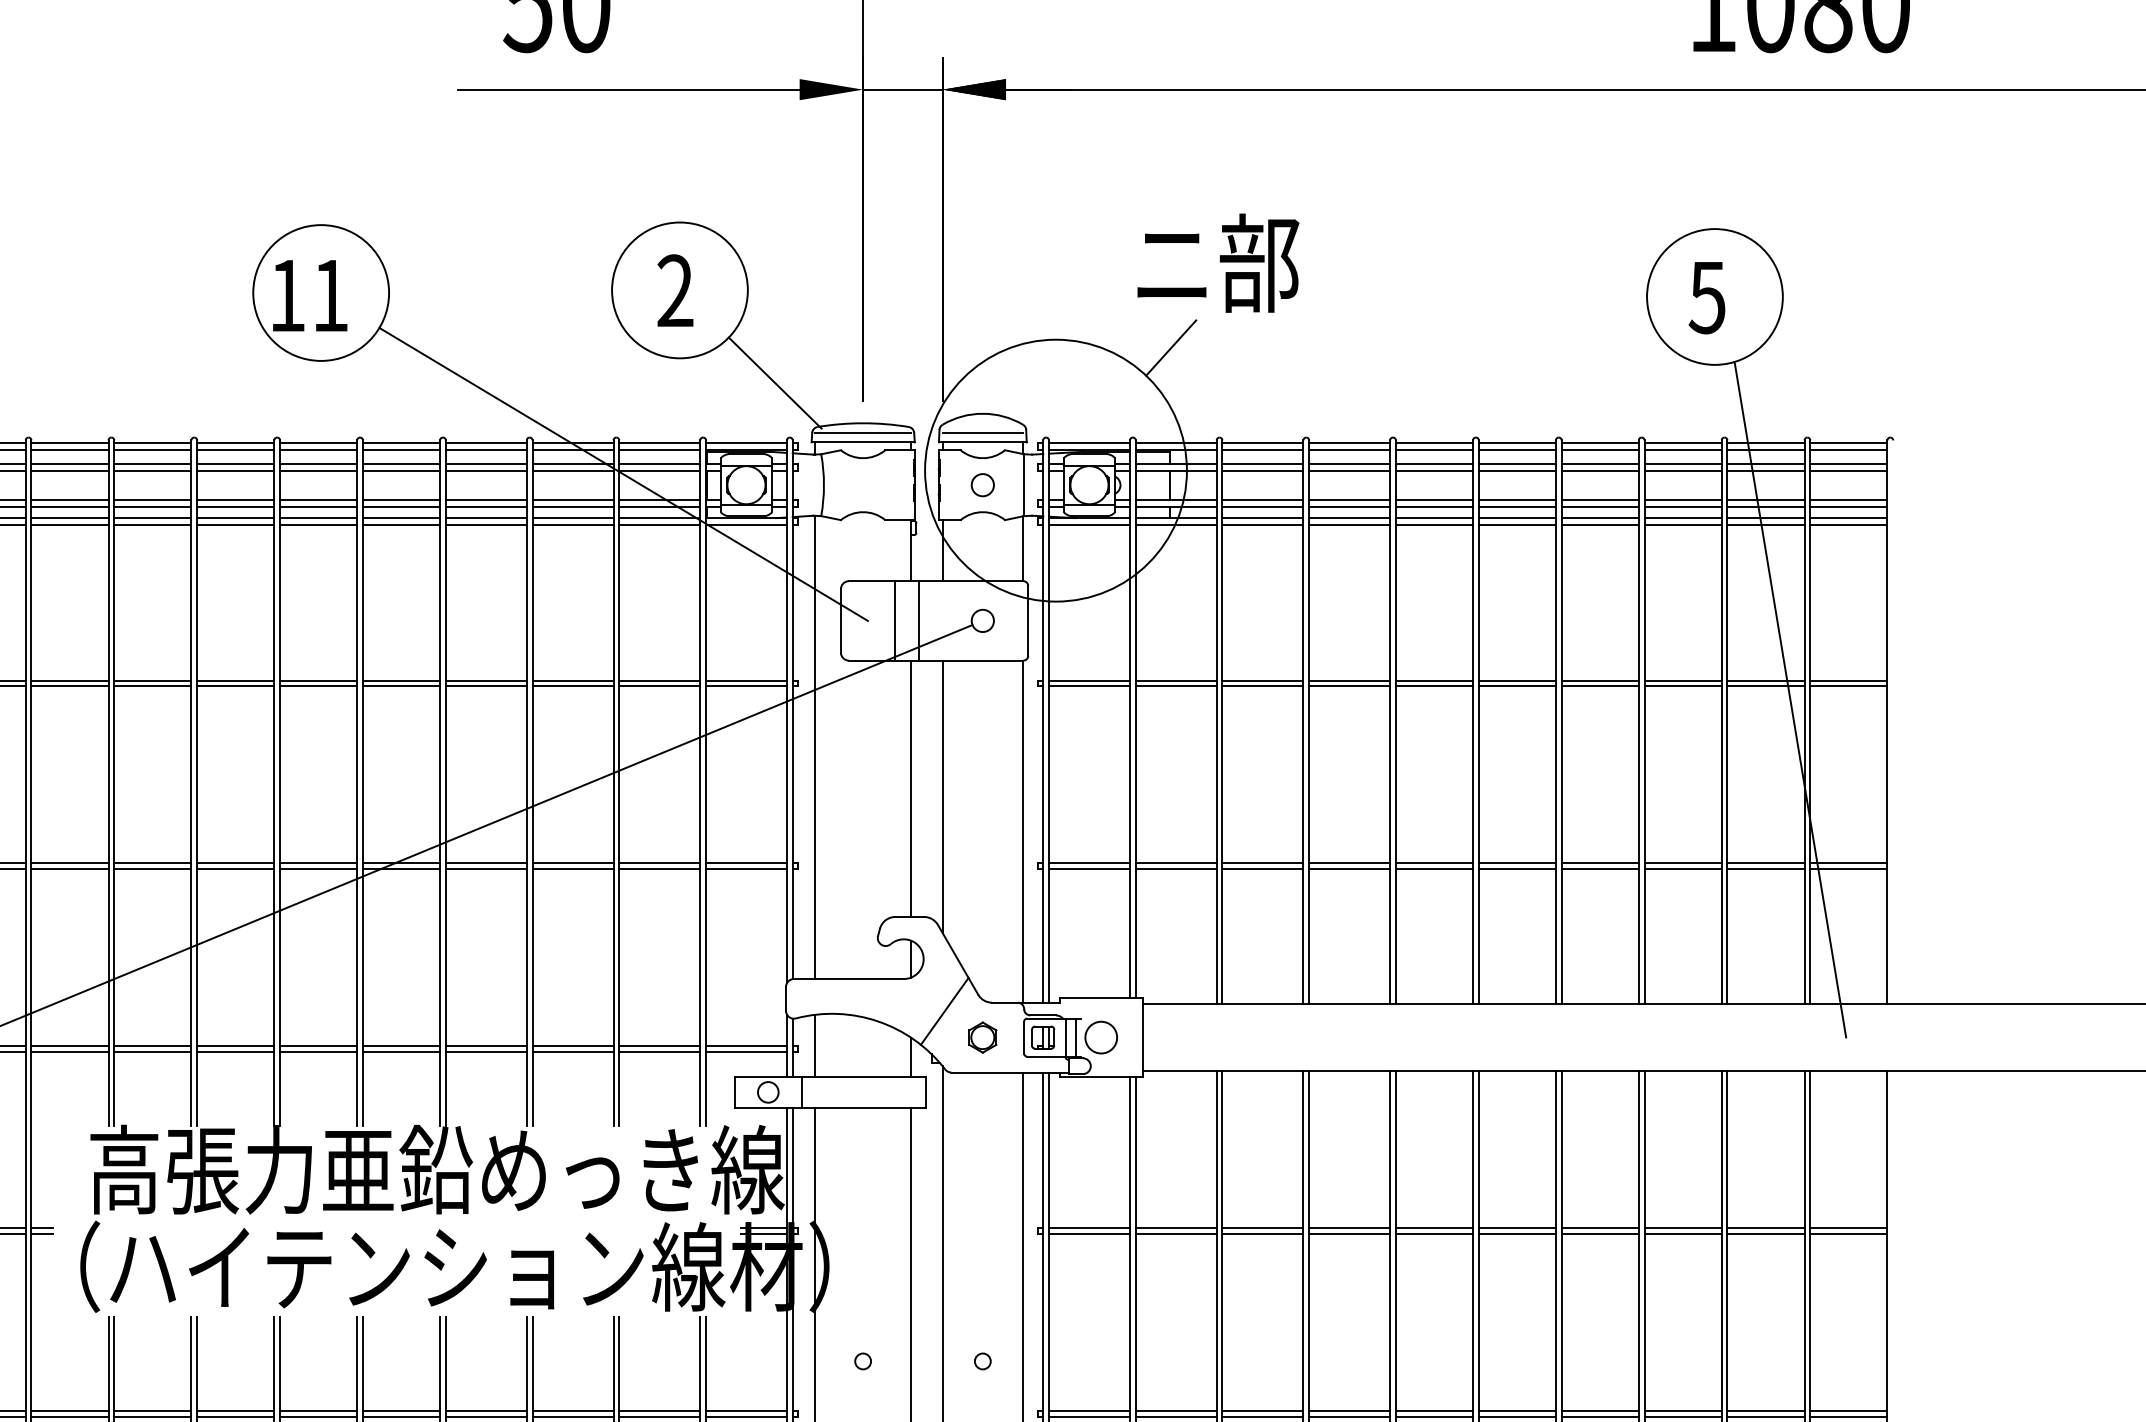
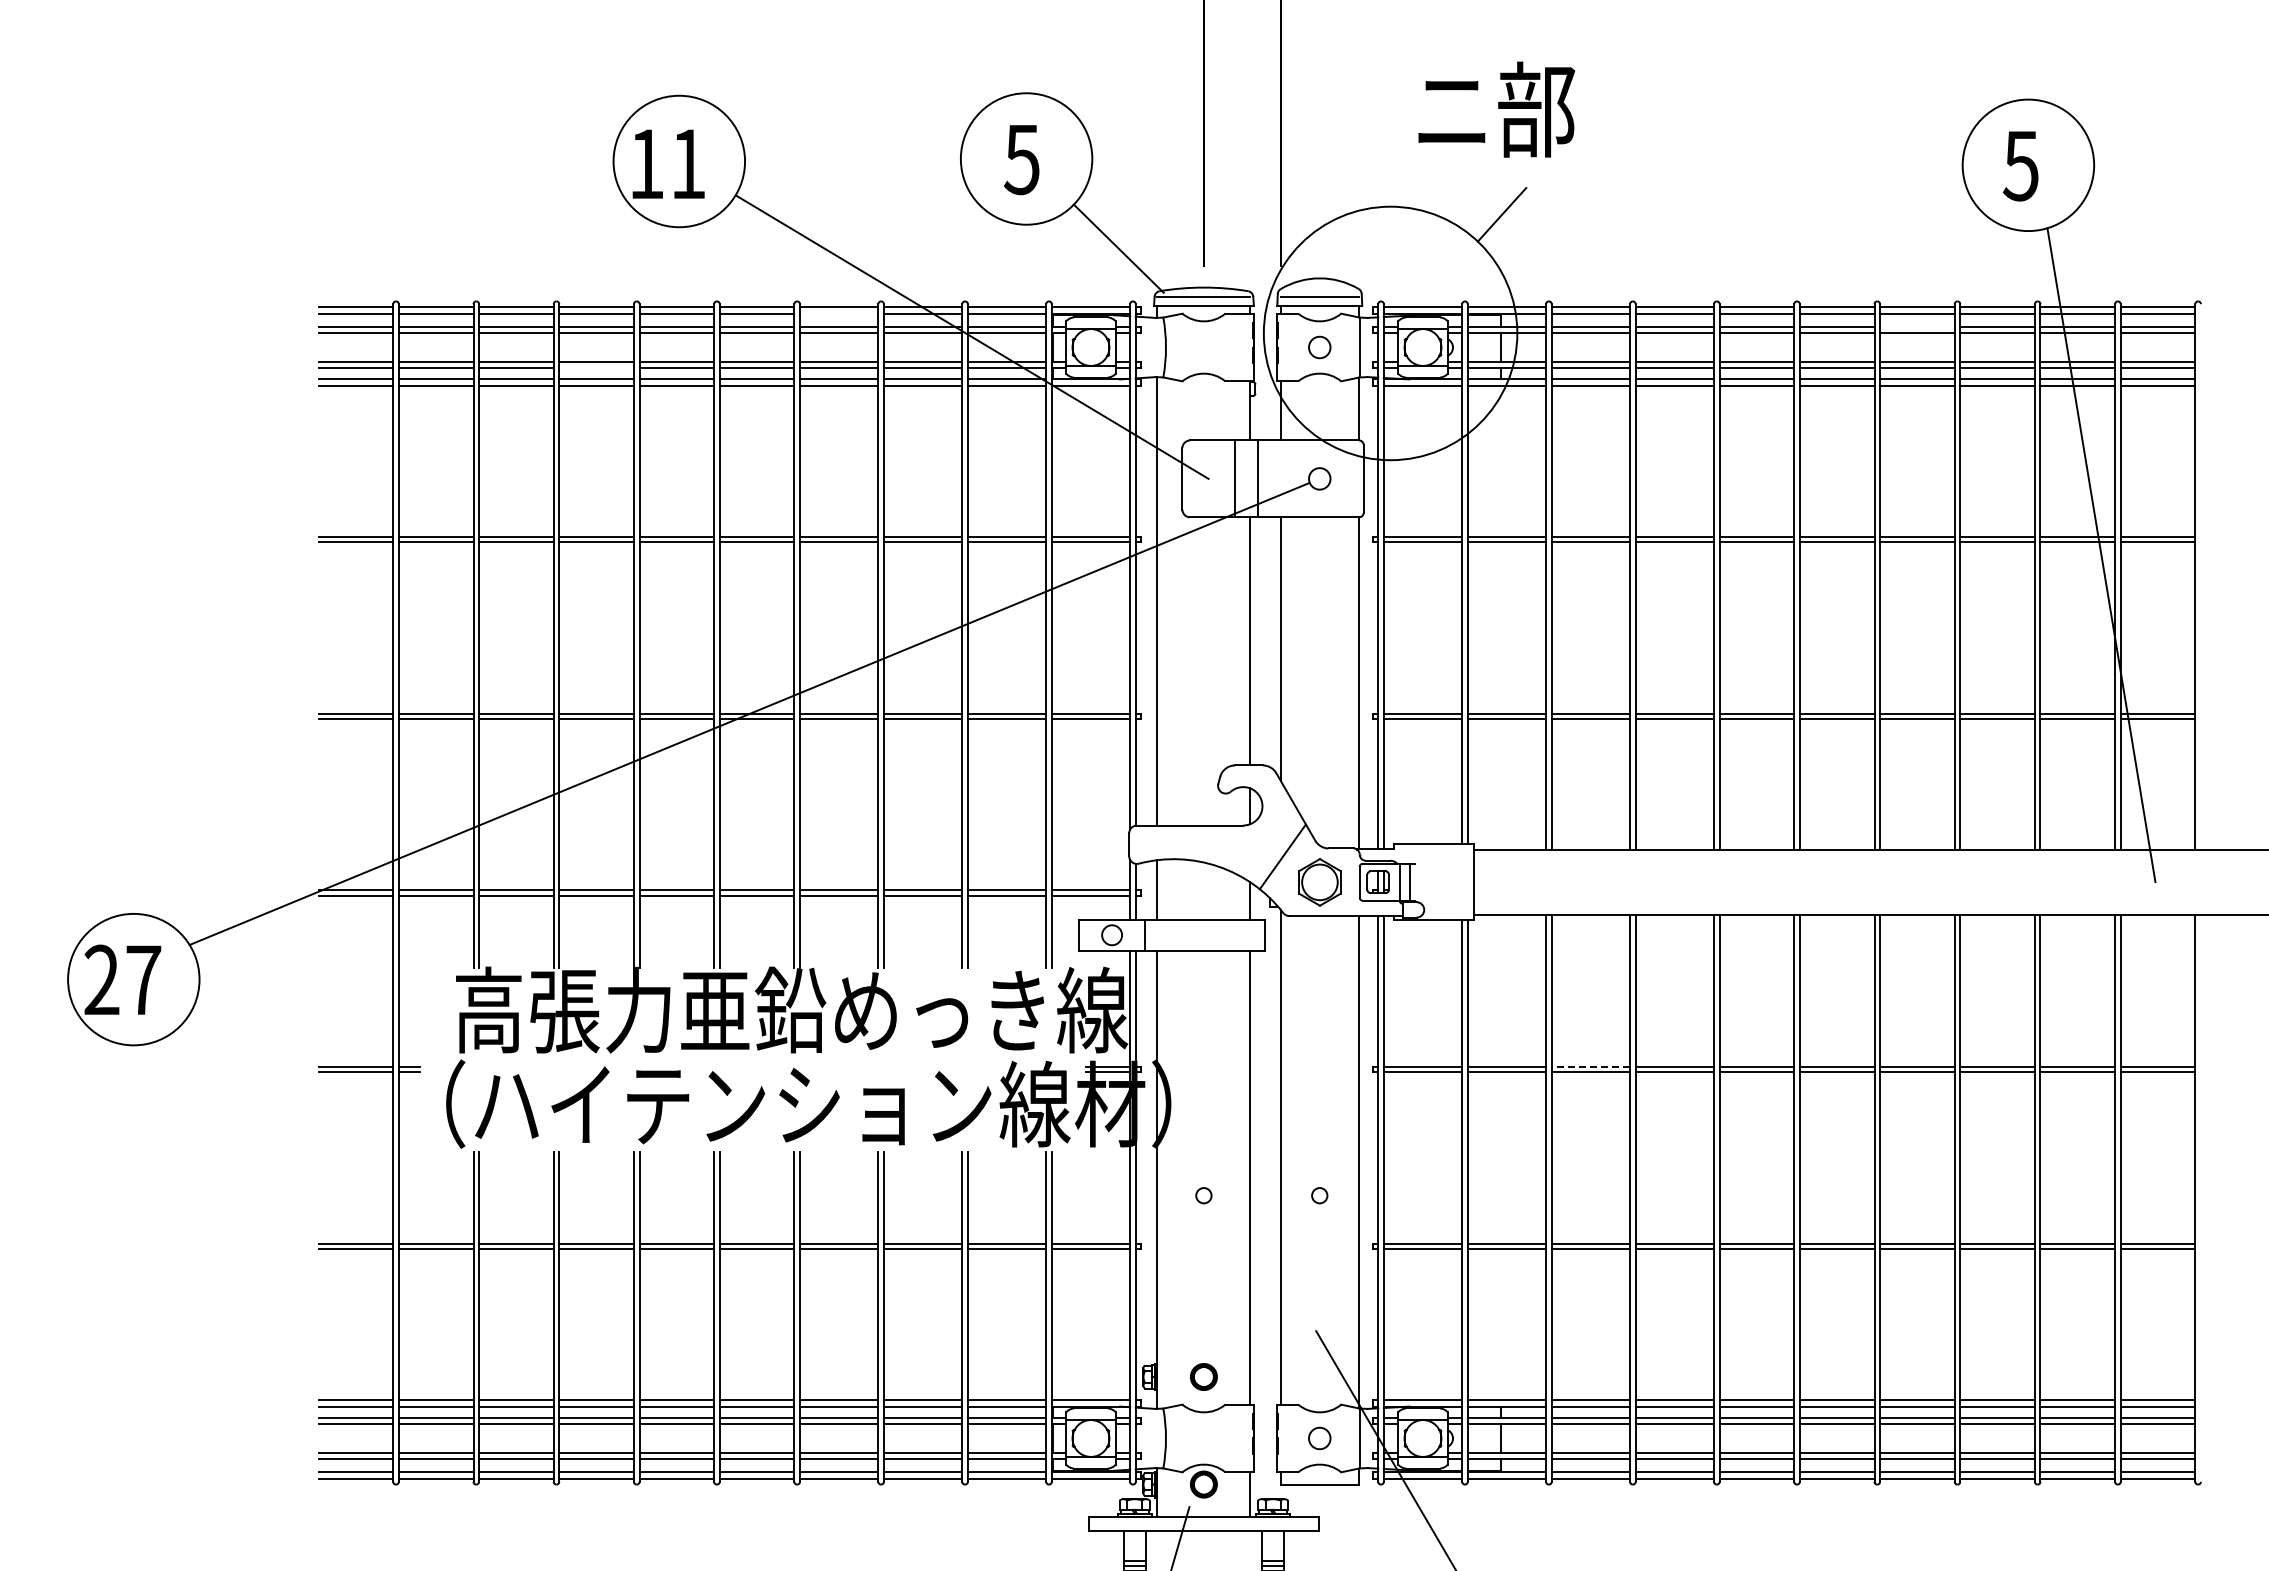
text: (1218, 263) -> (1496, 109), moved
text: (674, 290) -> (1021, 159), 2 -> 5
line: (485, 450) -> (838, 313), removed
line: (1600, 463) -> (1917, 326), removed
line: (235, 506) -> (596, 368), removed
part: (982, 1036) -> (1319, 881), size x1.6
circle: (1101, 1037) -> (1434, 882), removed
line: (1262, 1227) -> (1590, 1066), solid -> dashed

